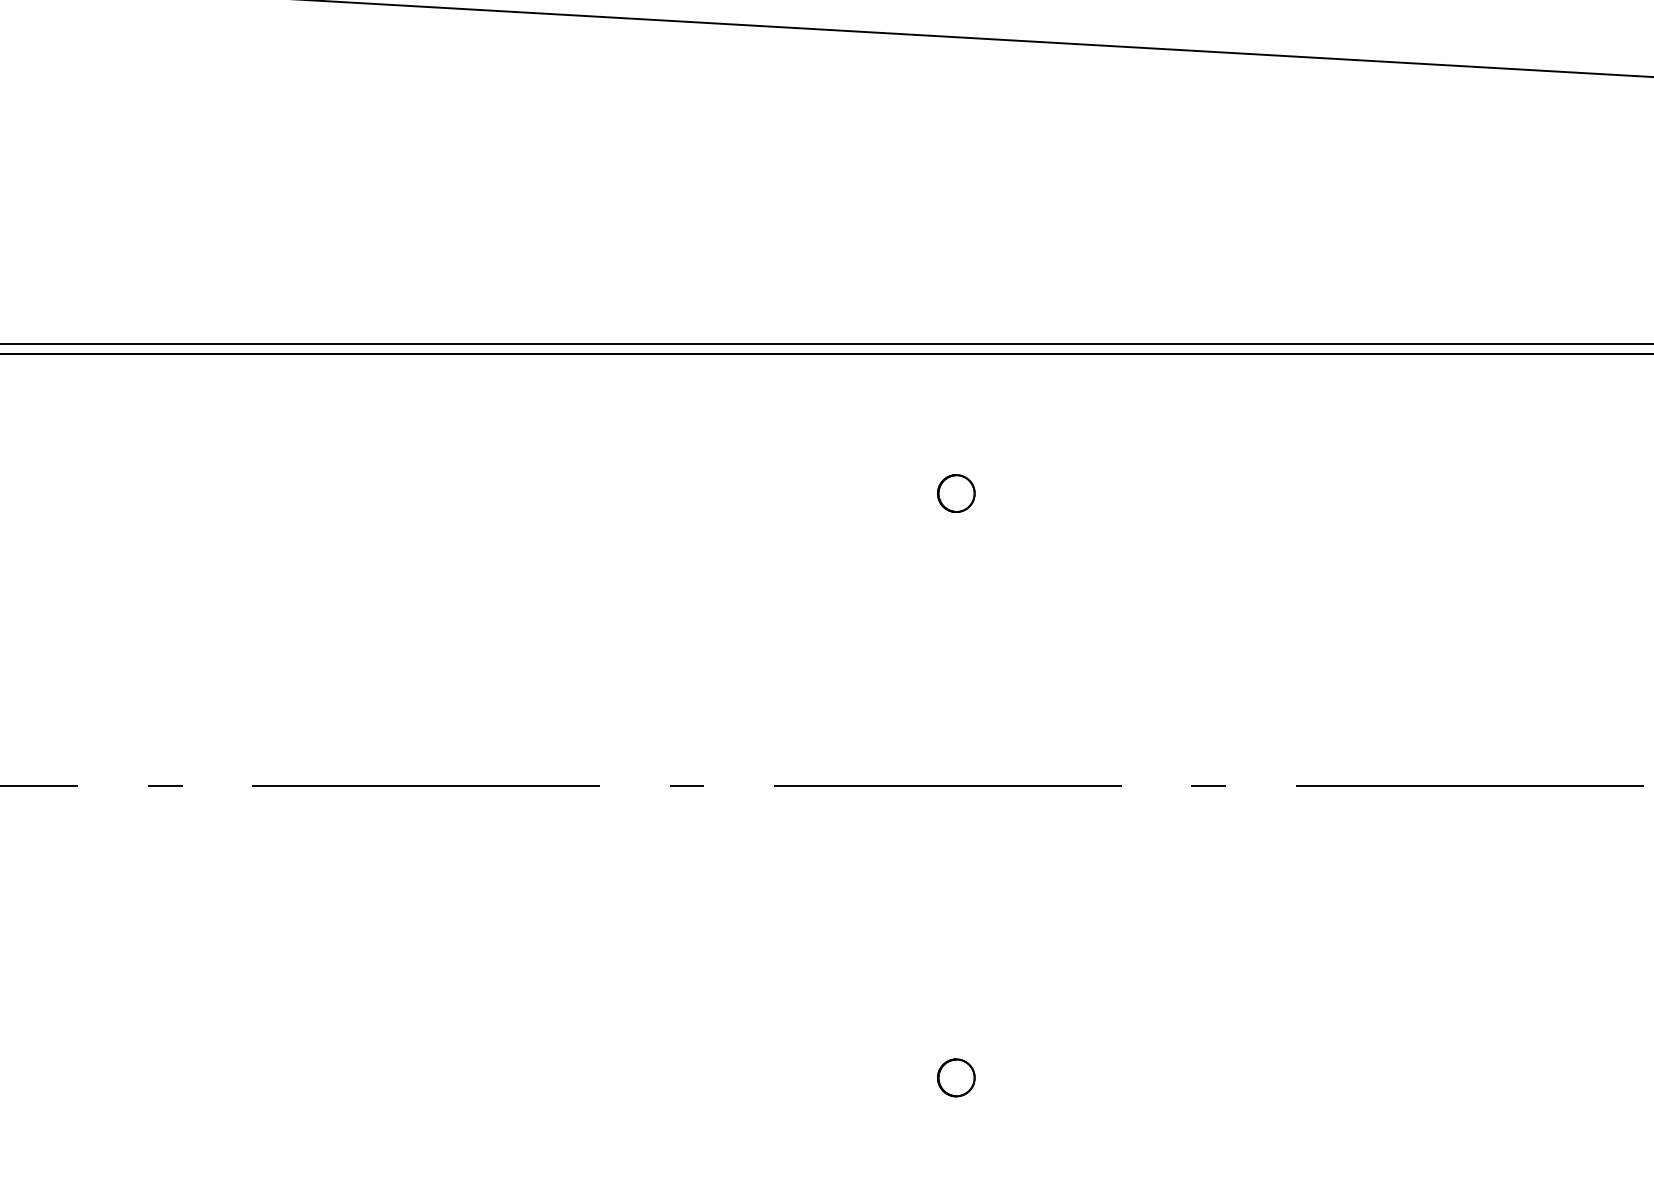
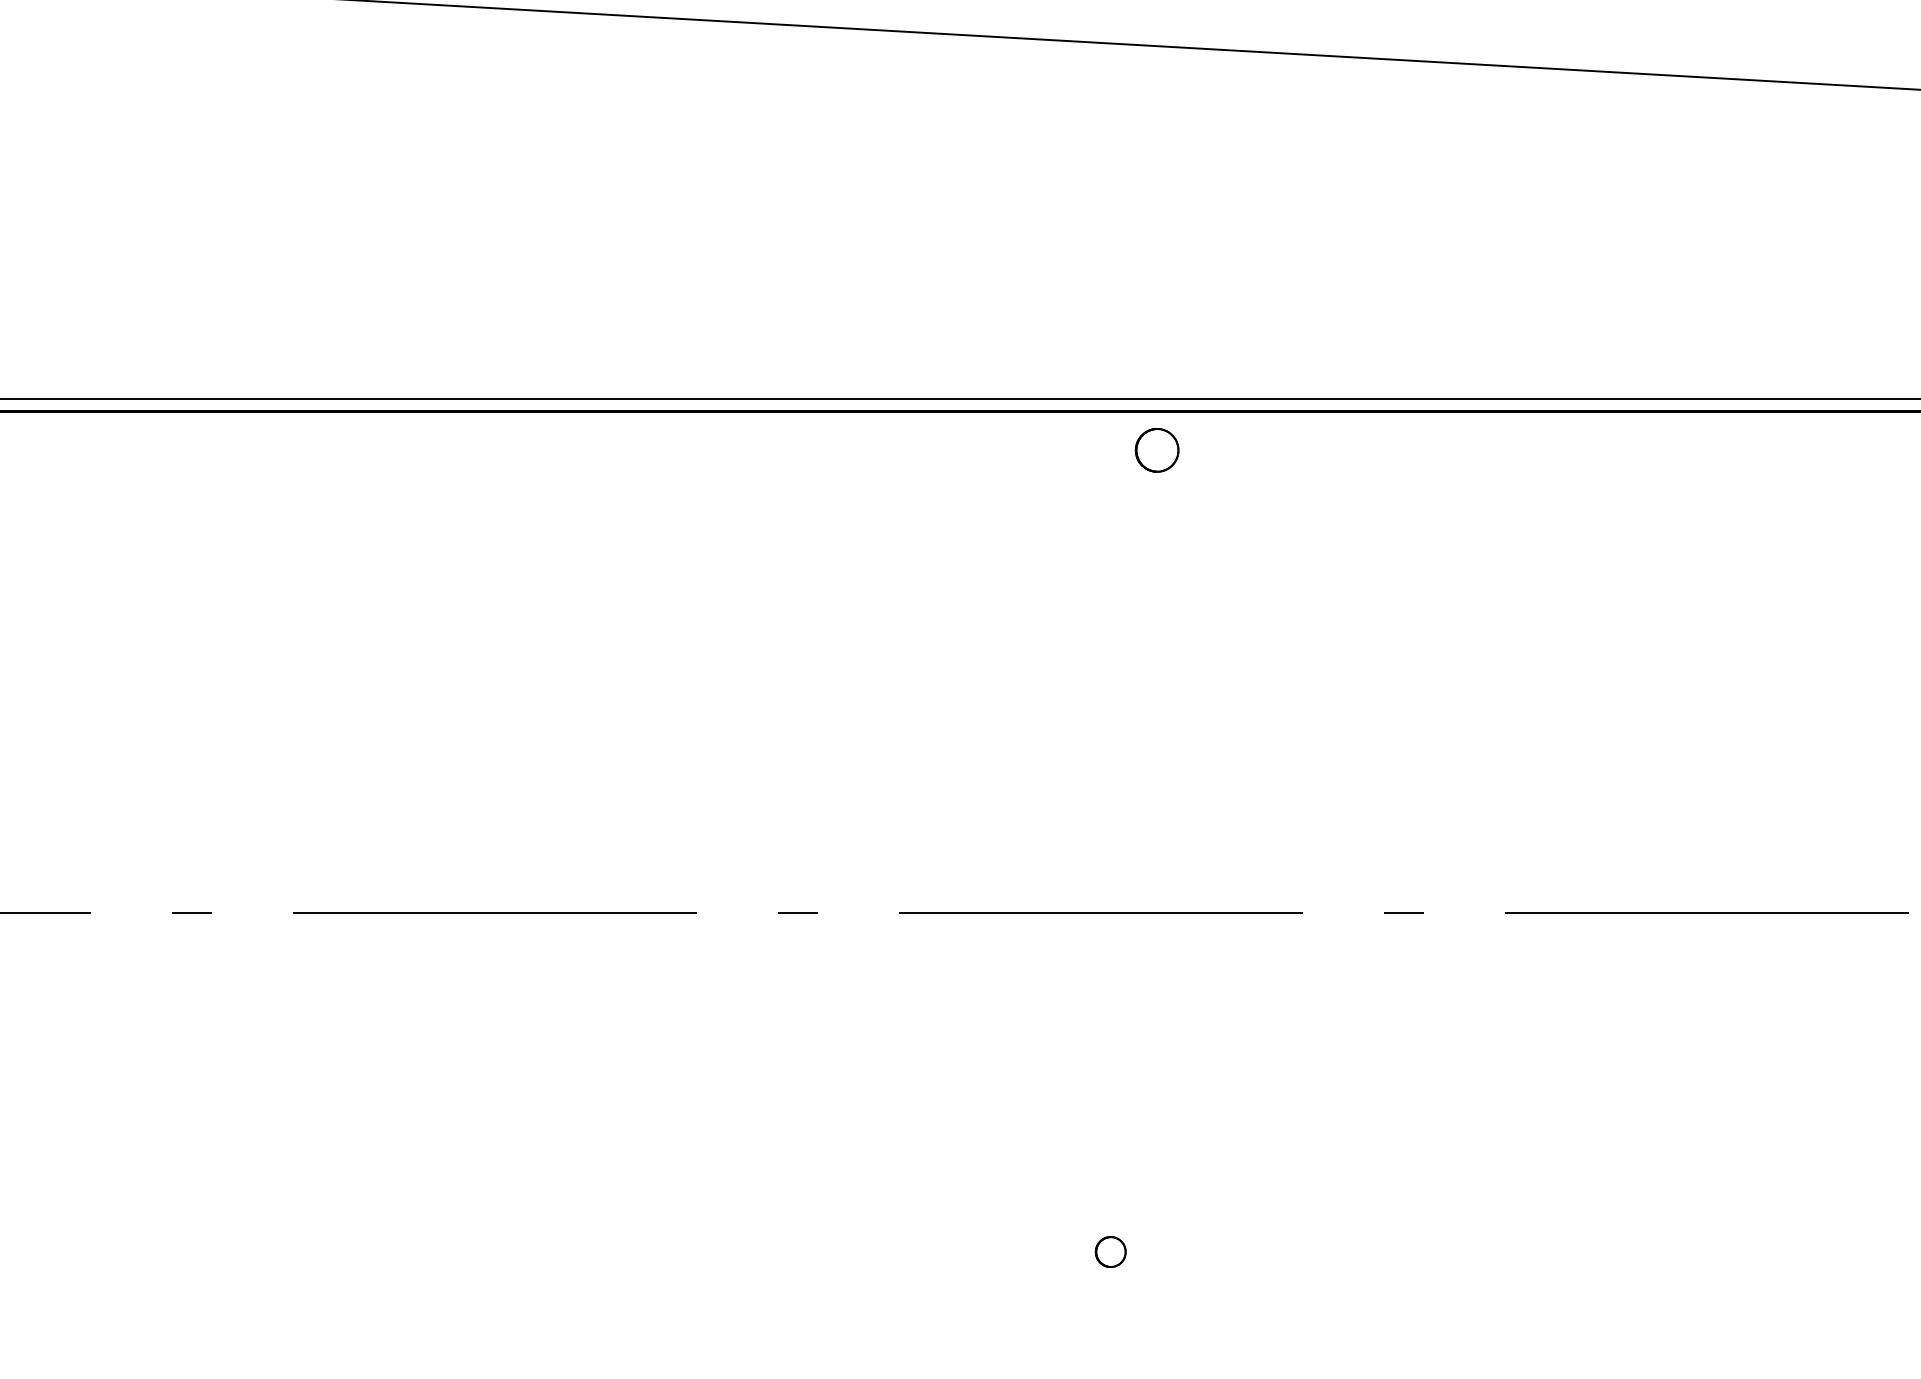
part: (956, 493) -> (1157, 450), moved
part: (956, 1077) -> (1110, 1251), size x0.7

